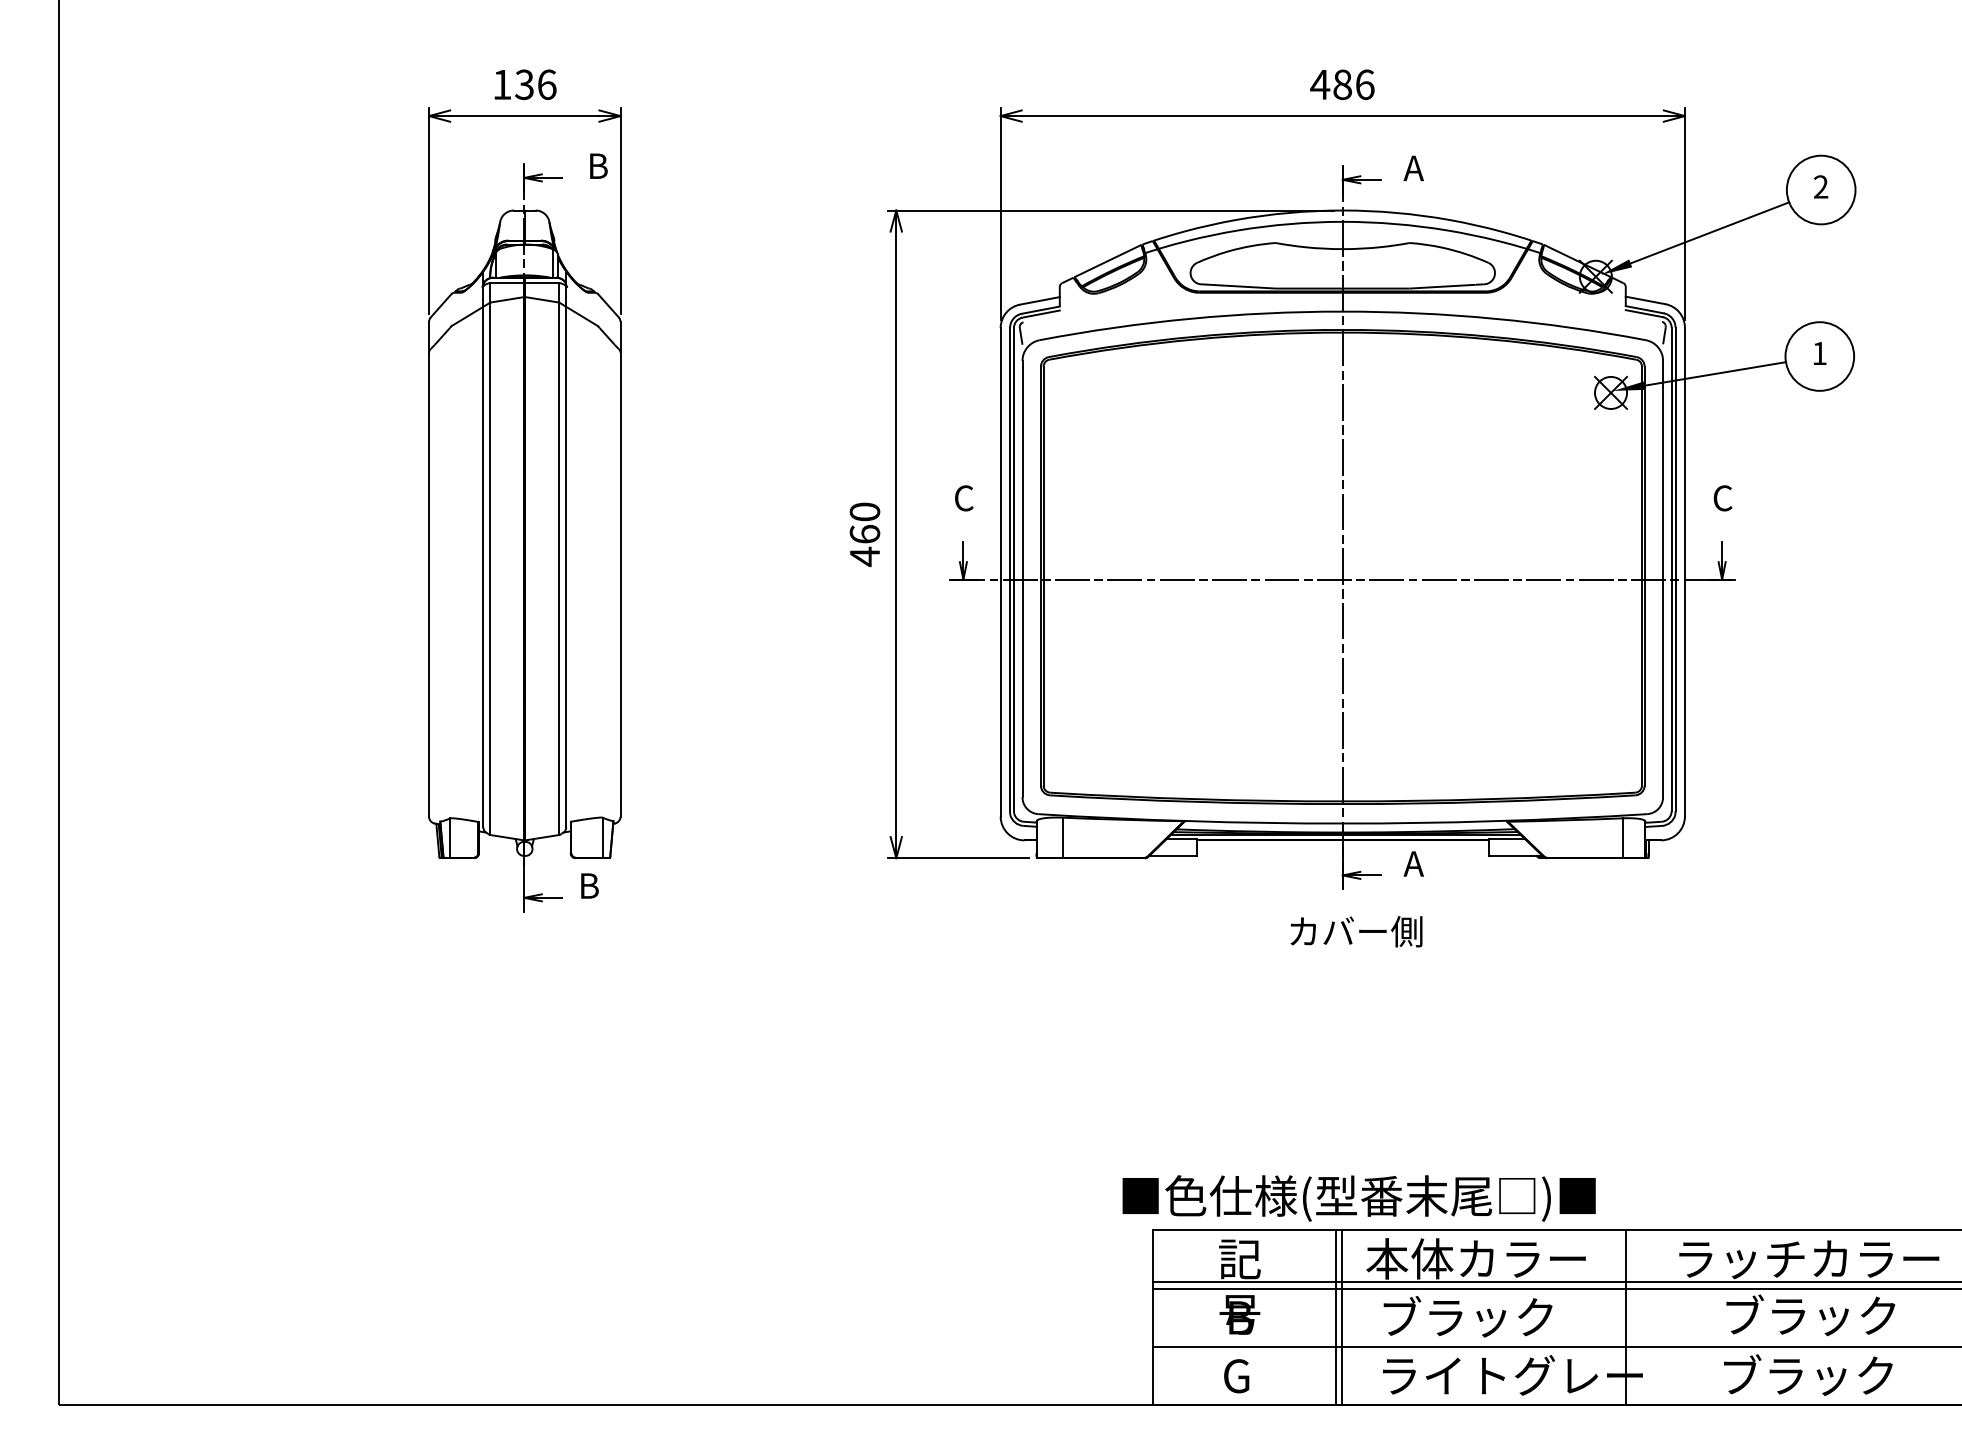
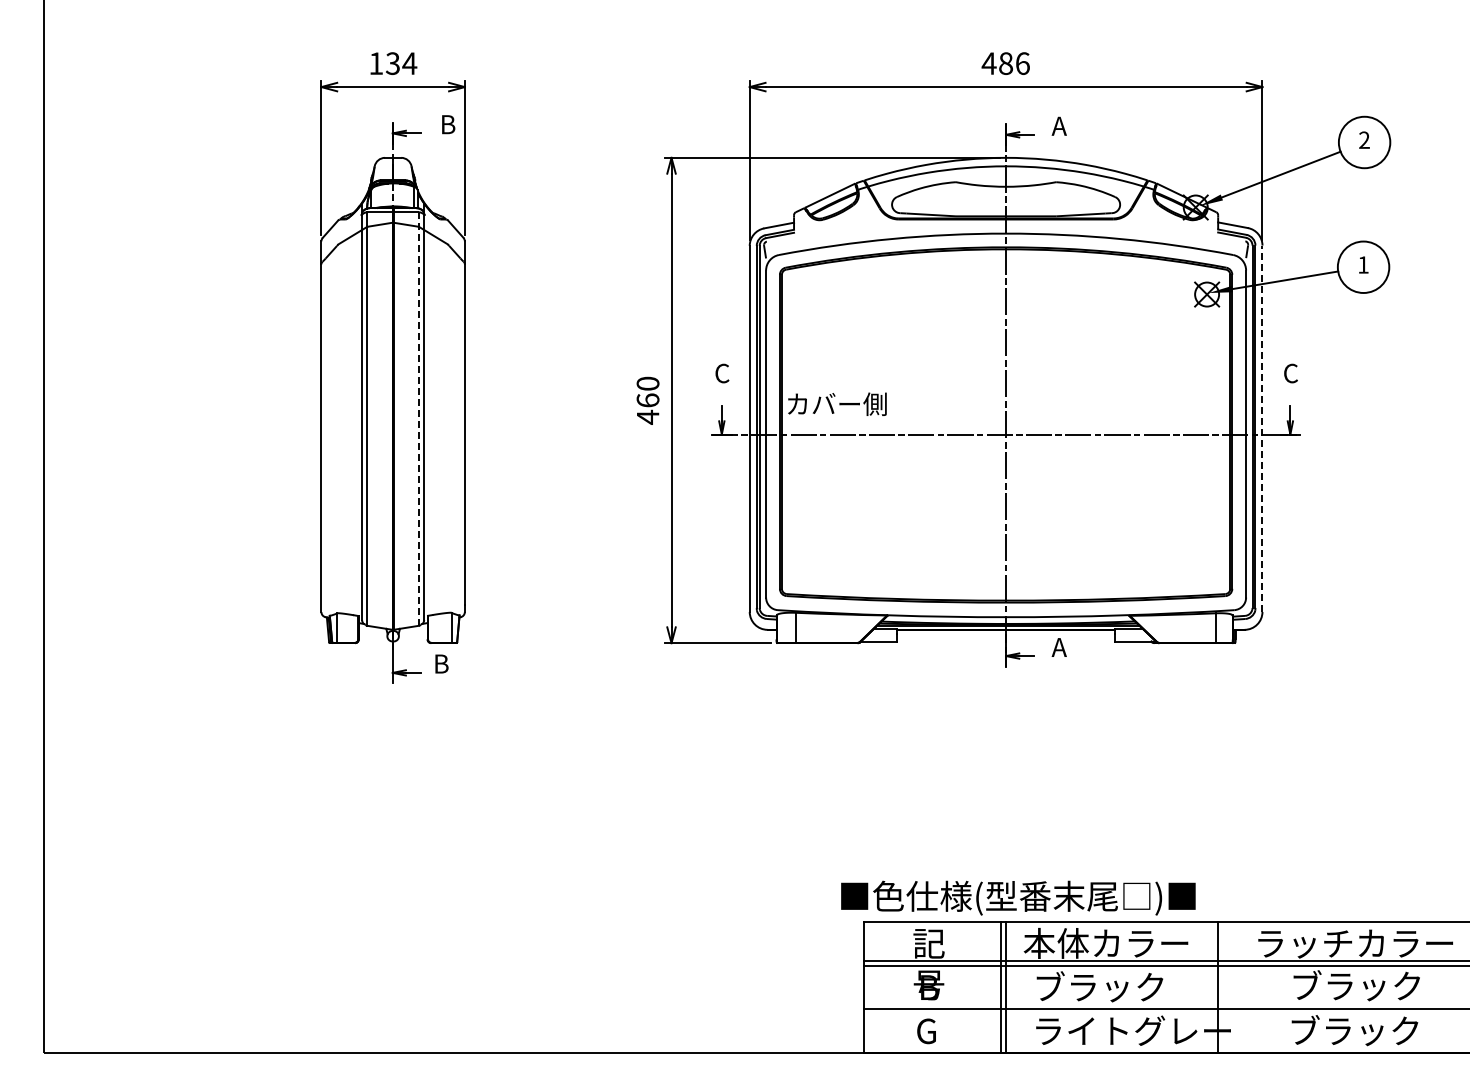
text: (546, 84) -> (409, 63), 136 -> 134
line: (558, 559) -> (418, 419), solid -> dashed
line: (1684, 571) -> (1262, 428), solid -> dashed
text: (1356, 930) -> (837, 403), moved

